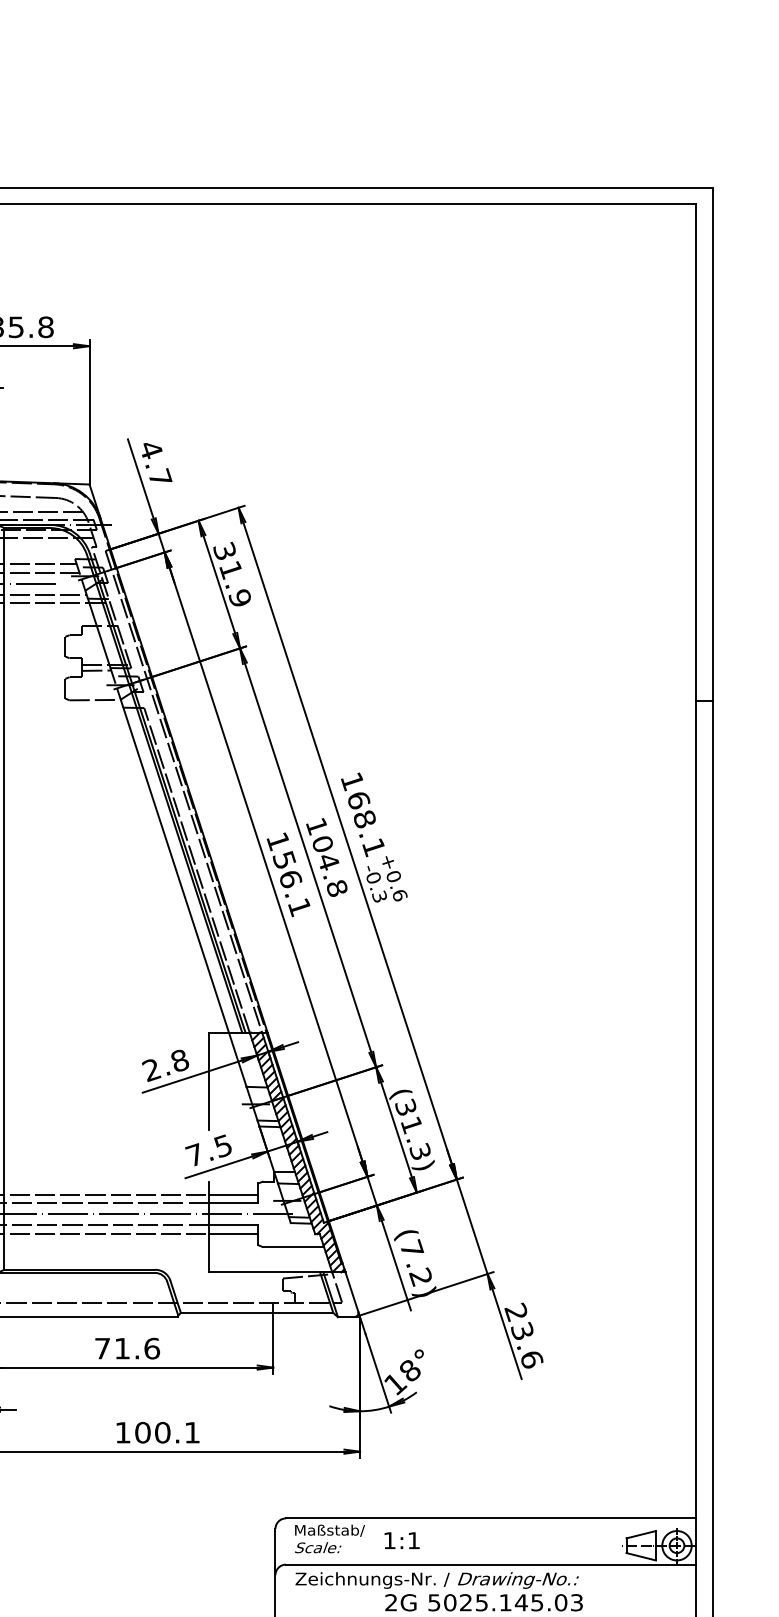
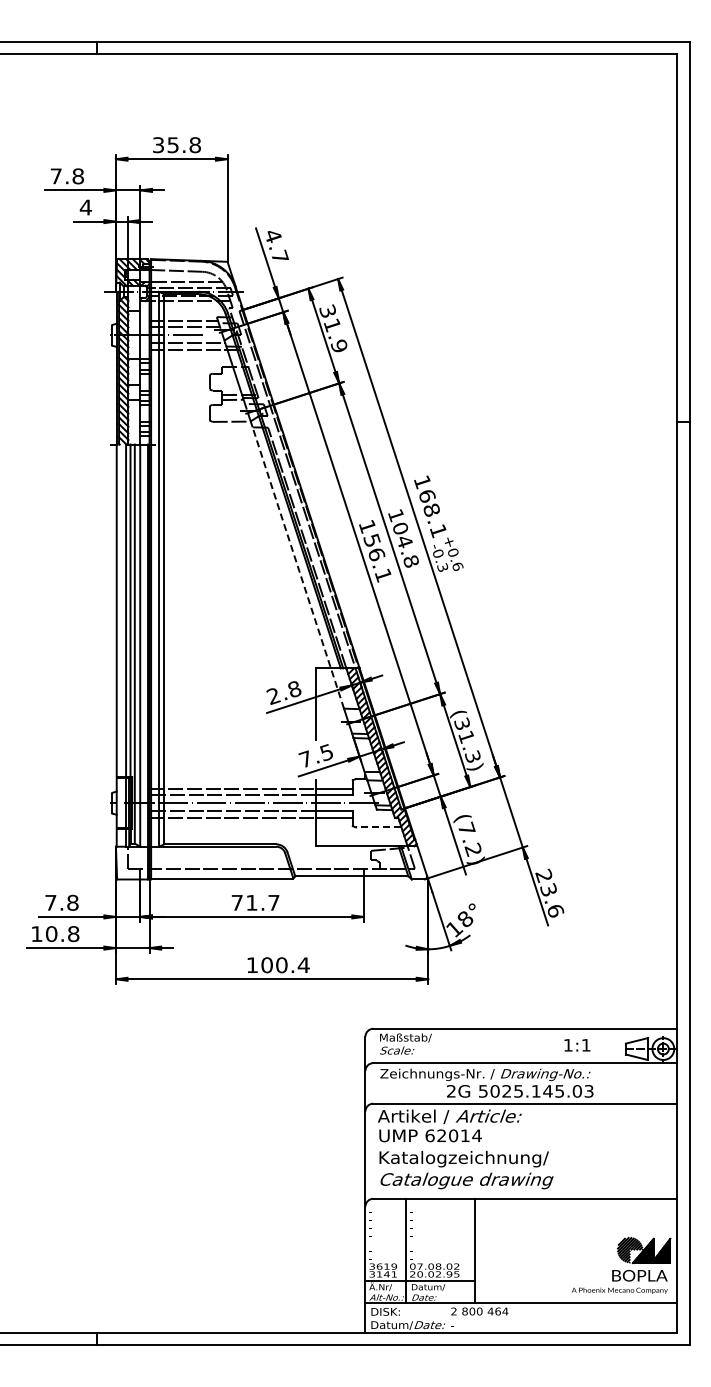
line: (185, 897) -> (298, 568), solid -> dashed
line: (293, 1247) -> (378, 827), solid -> dashed
text: (151, 1348) -> (273, 902), 71.6 -> 71.7
text: (191, 1431) -> (303, 964), 100.1 -> 100.4
text: (402, 1540) -> (577, 1045), moved

